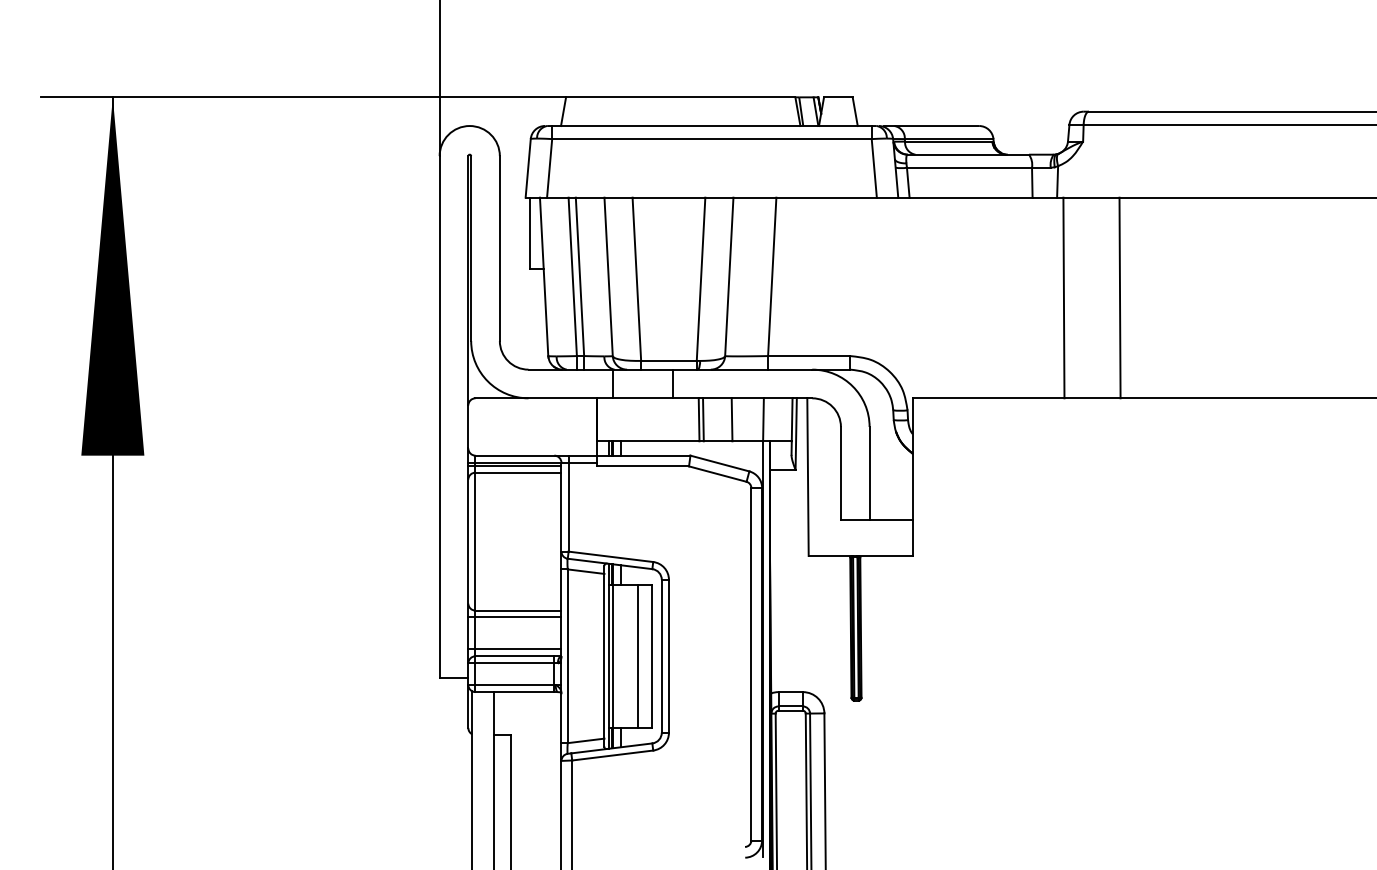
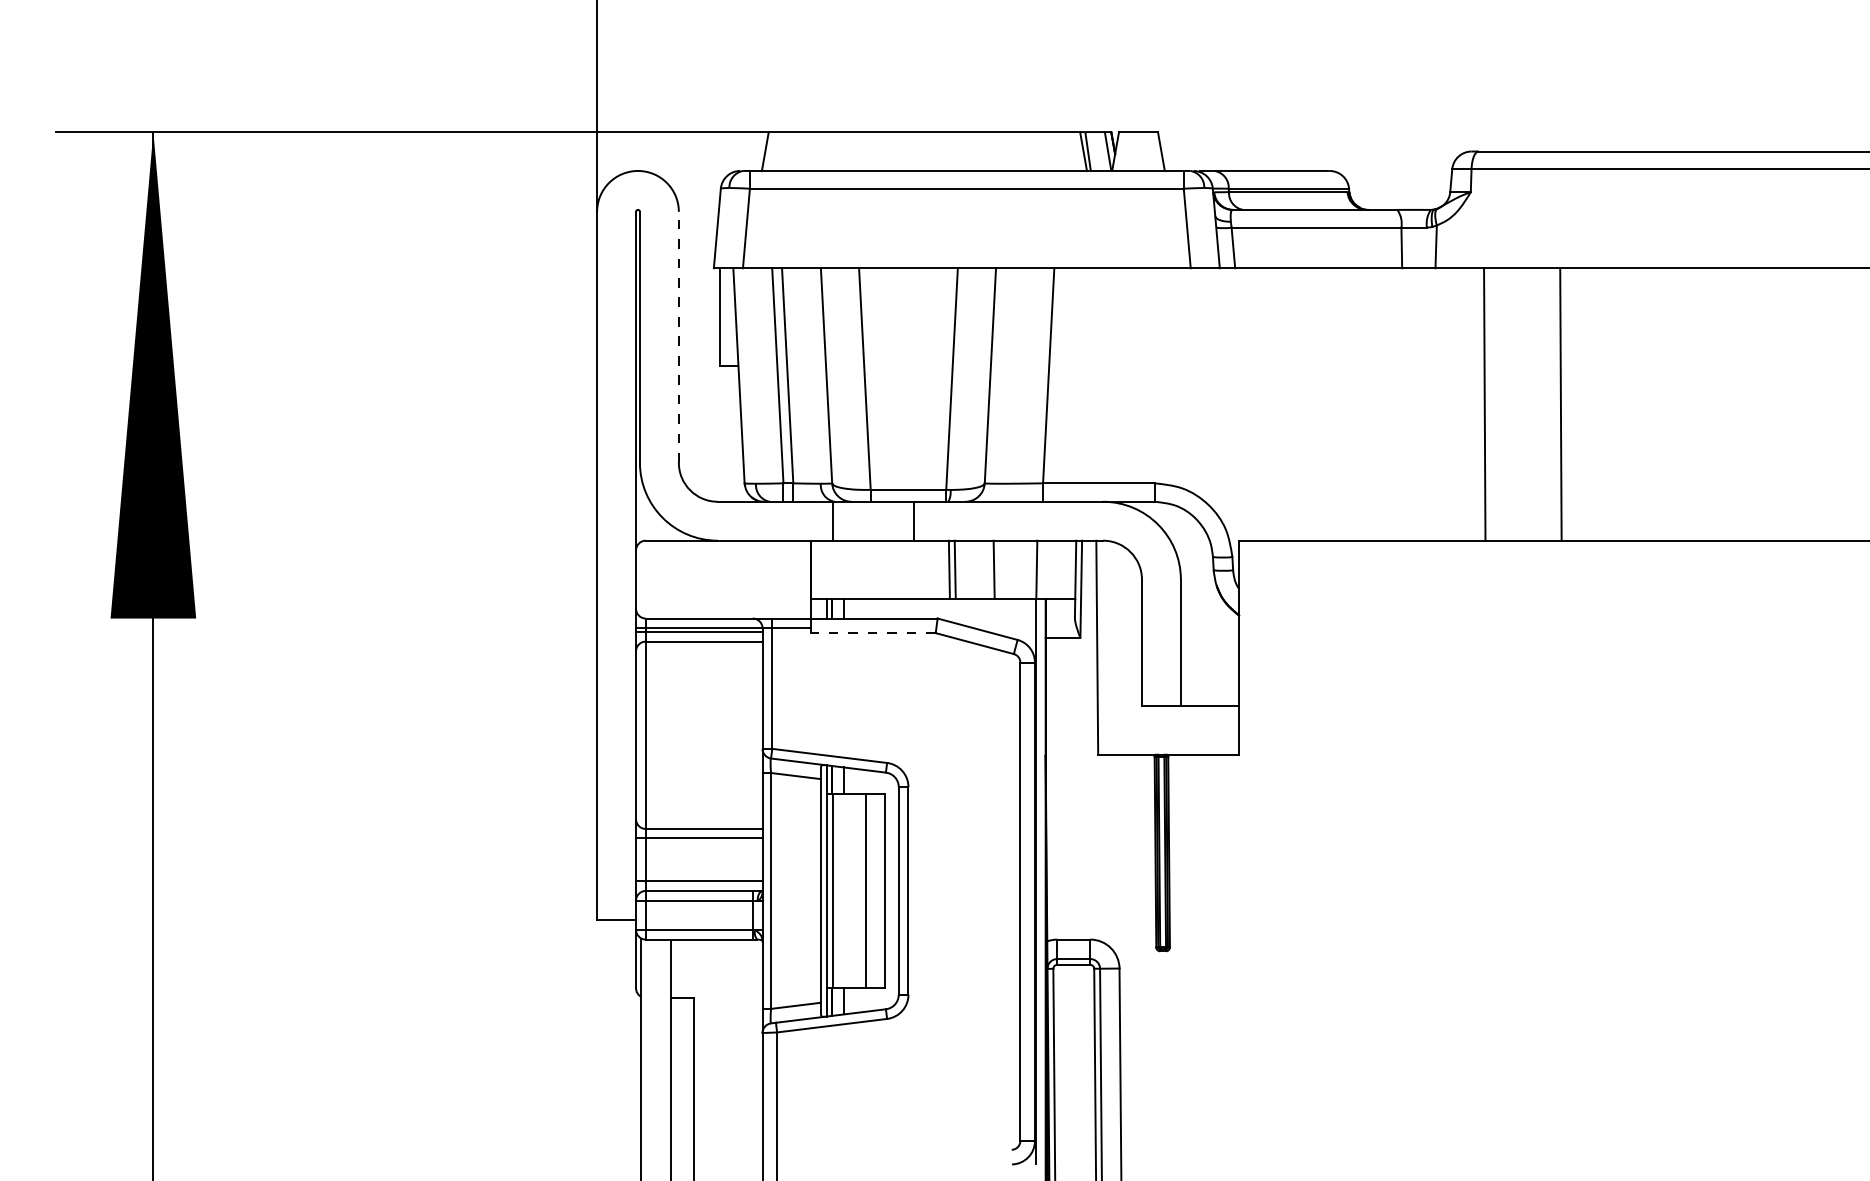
line: (499, 248) -> (678, 337), solid -> dashed
line: (1063, 298) -> (1484, 404), moved
line: (1119, 298) -> (1560, 404), moved
line: (642, 466) -> (872, 633), solid -> dashed

